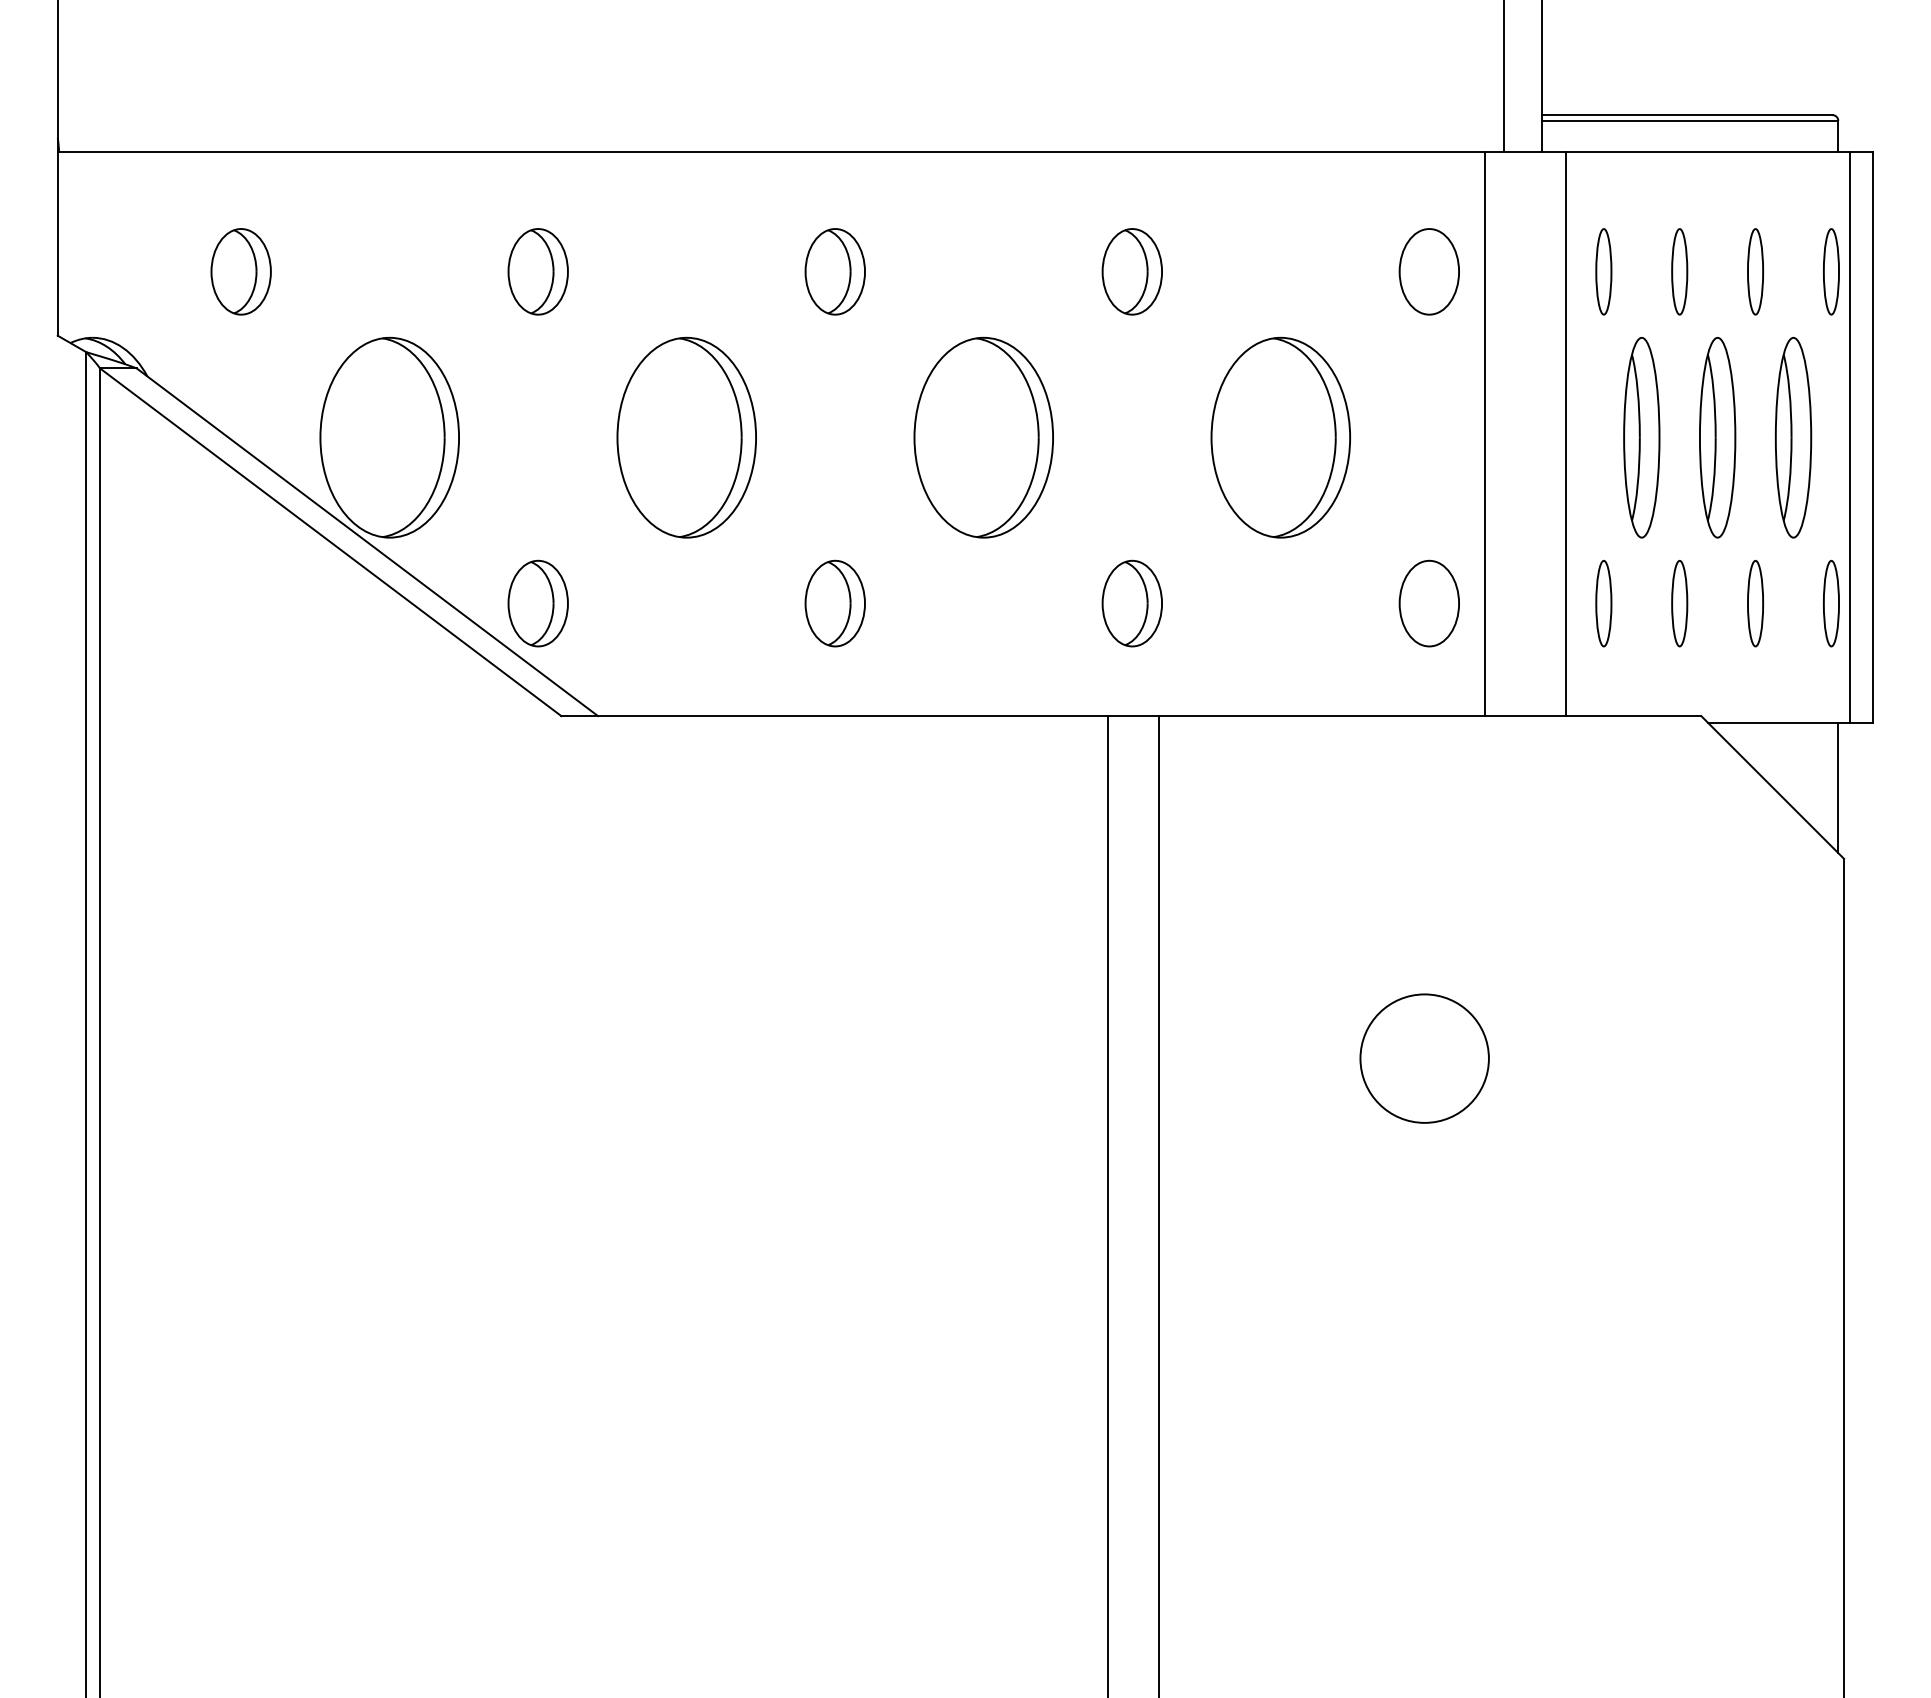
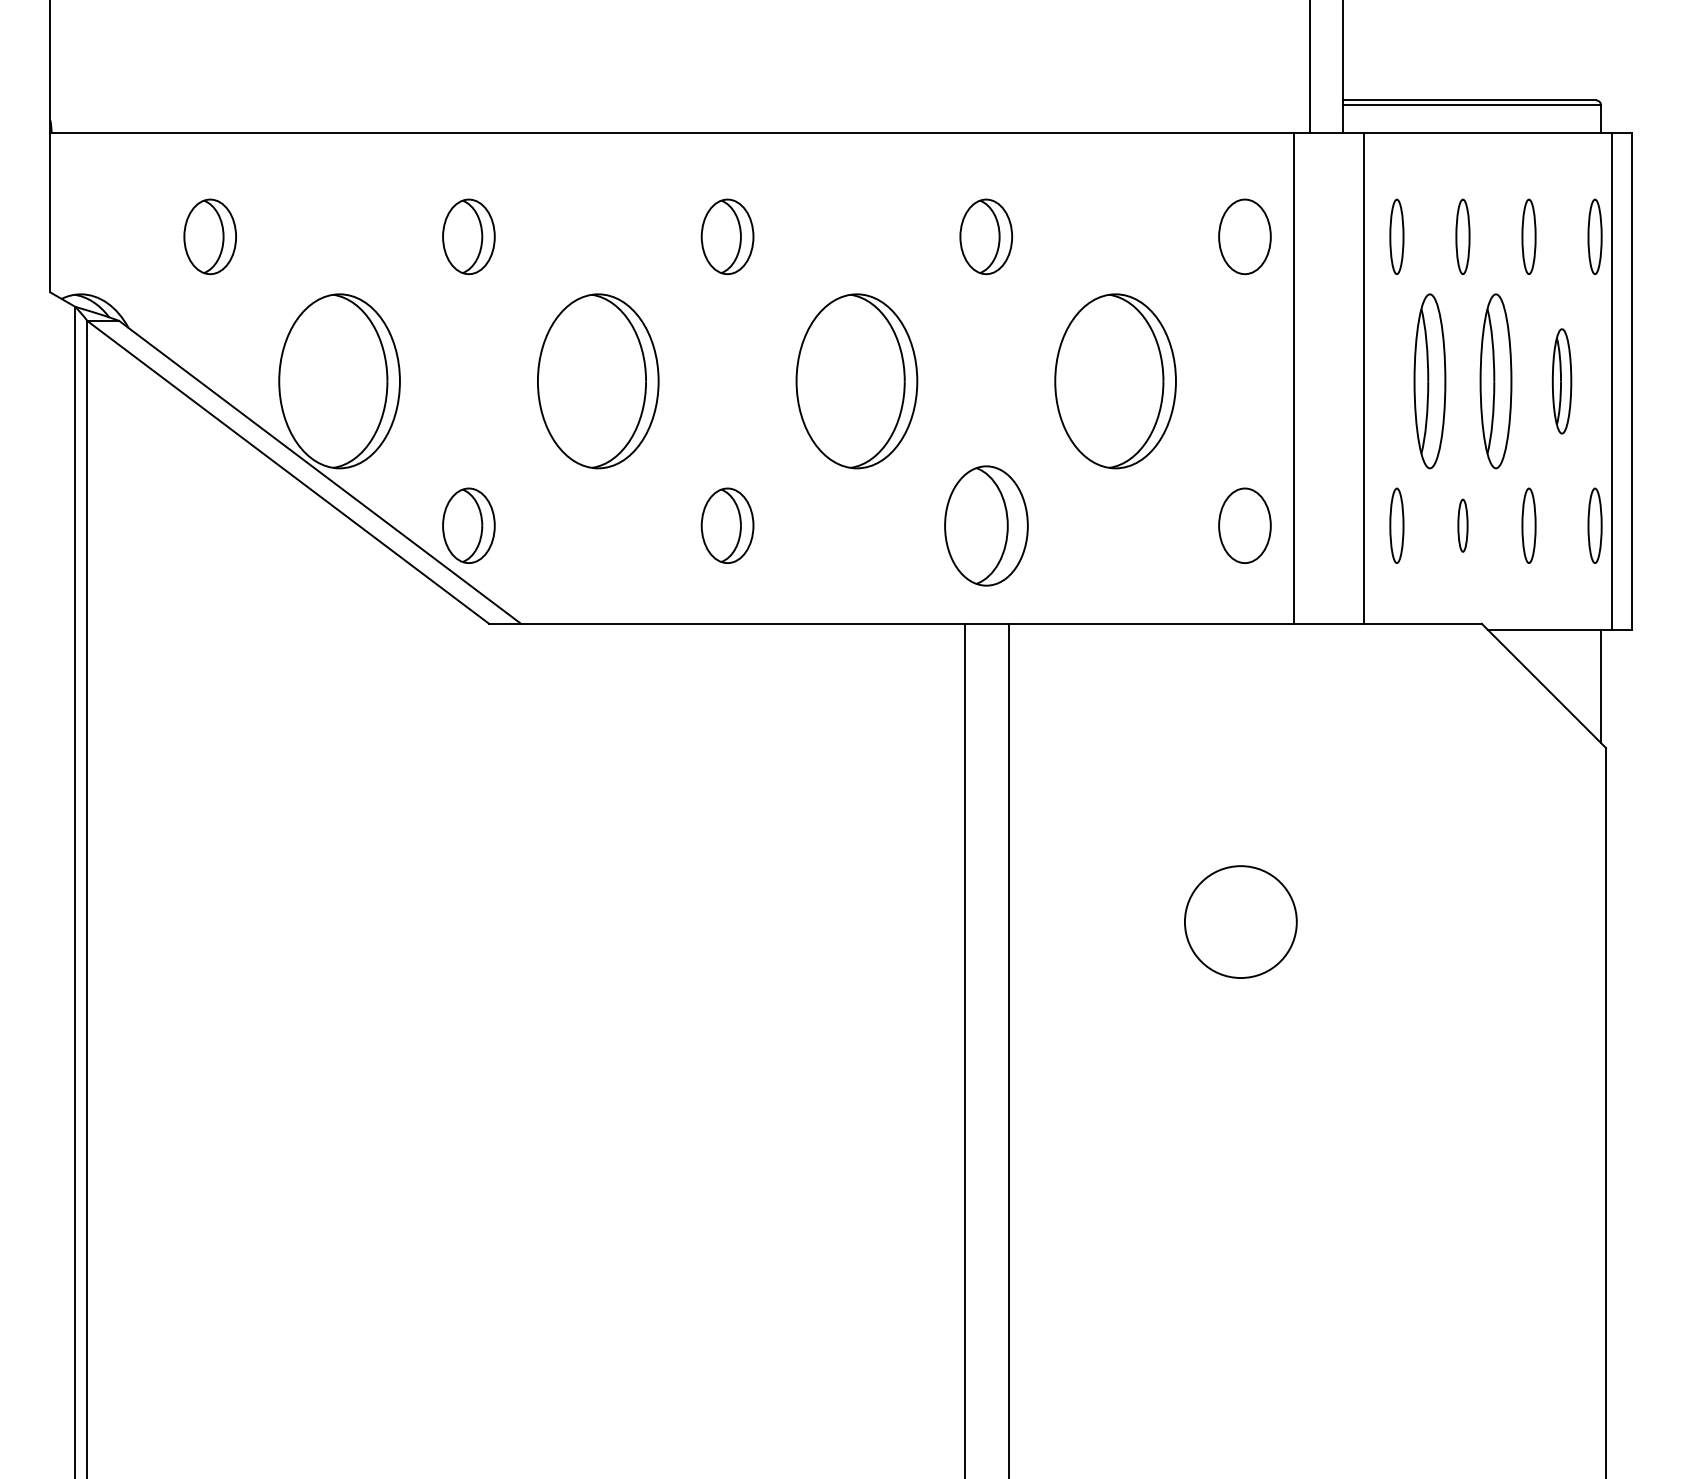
part: (1792, 437) -> (1561, 381), size x0.6
part: (1131, 603) -> (985, 525), size x1.6
part: (1679, 603) -> (1462, 525), size x0.7

